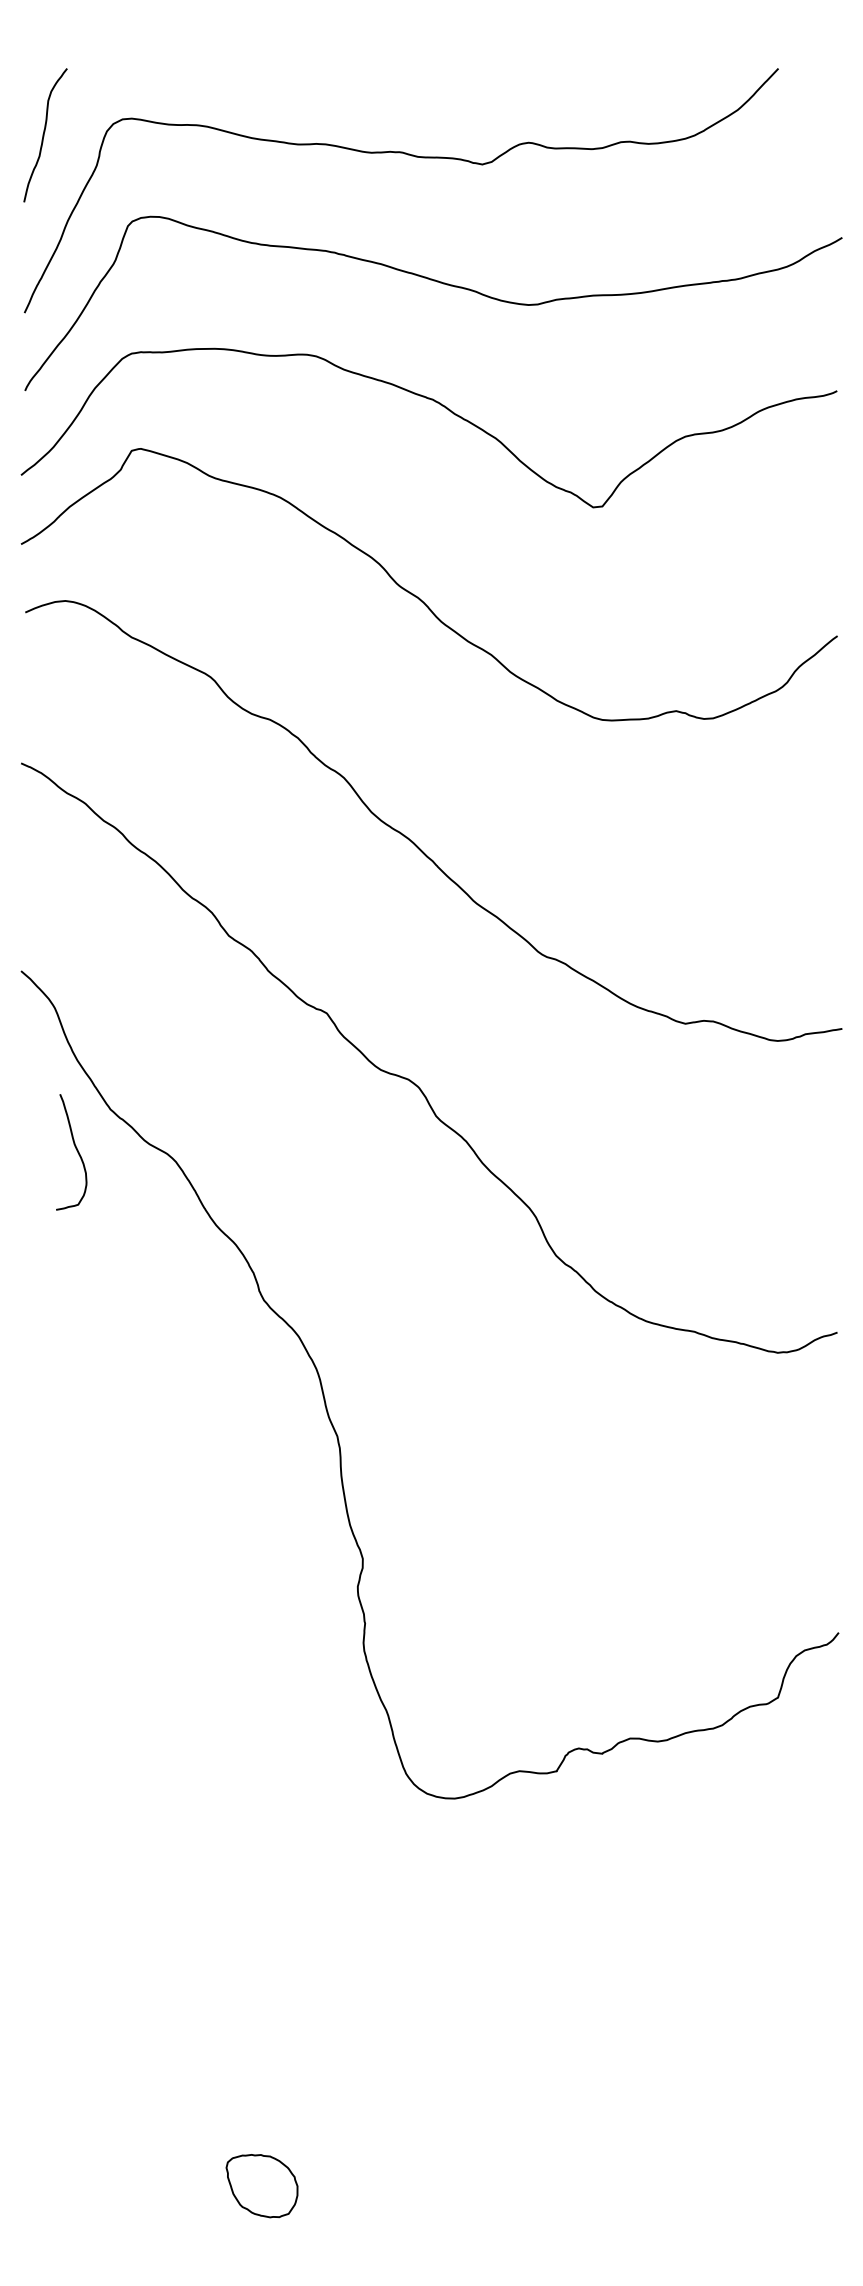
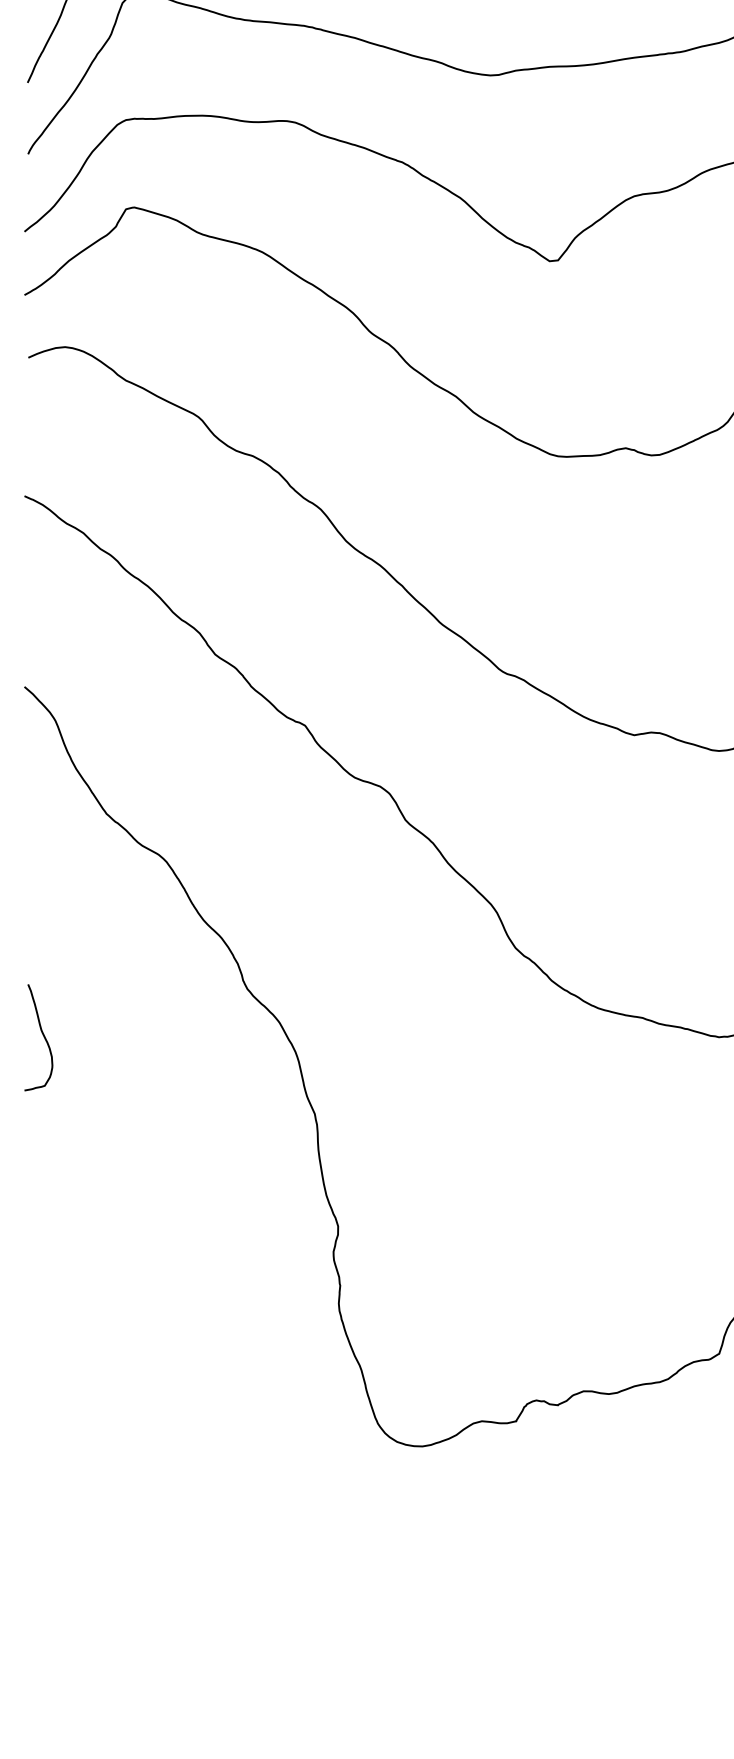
curve: (76, 1150) -> (43, 1036), moved

